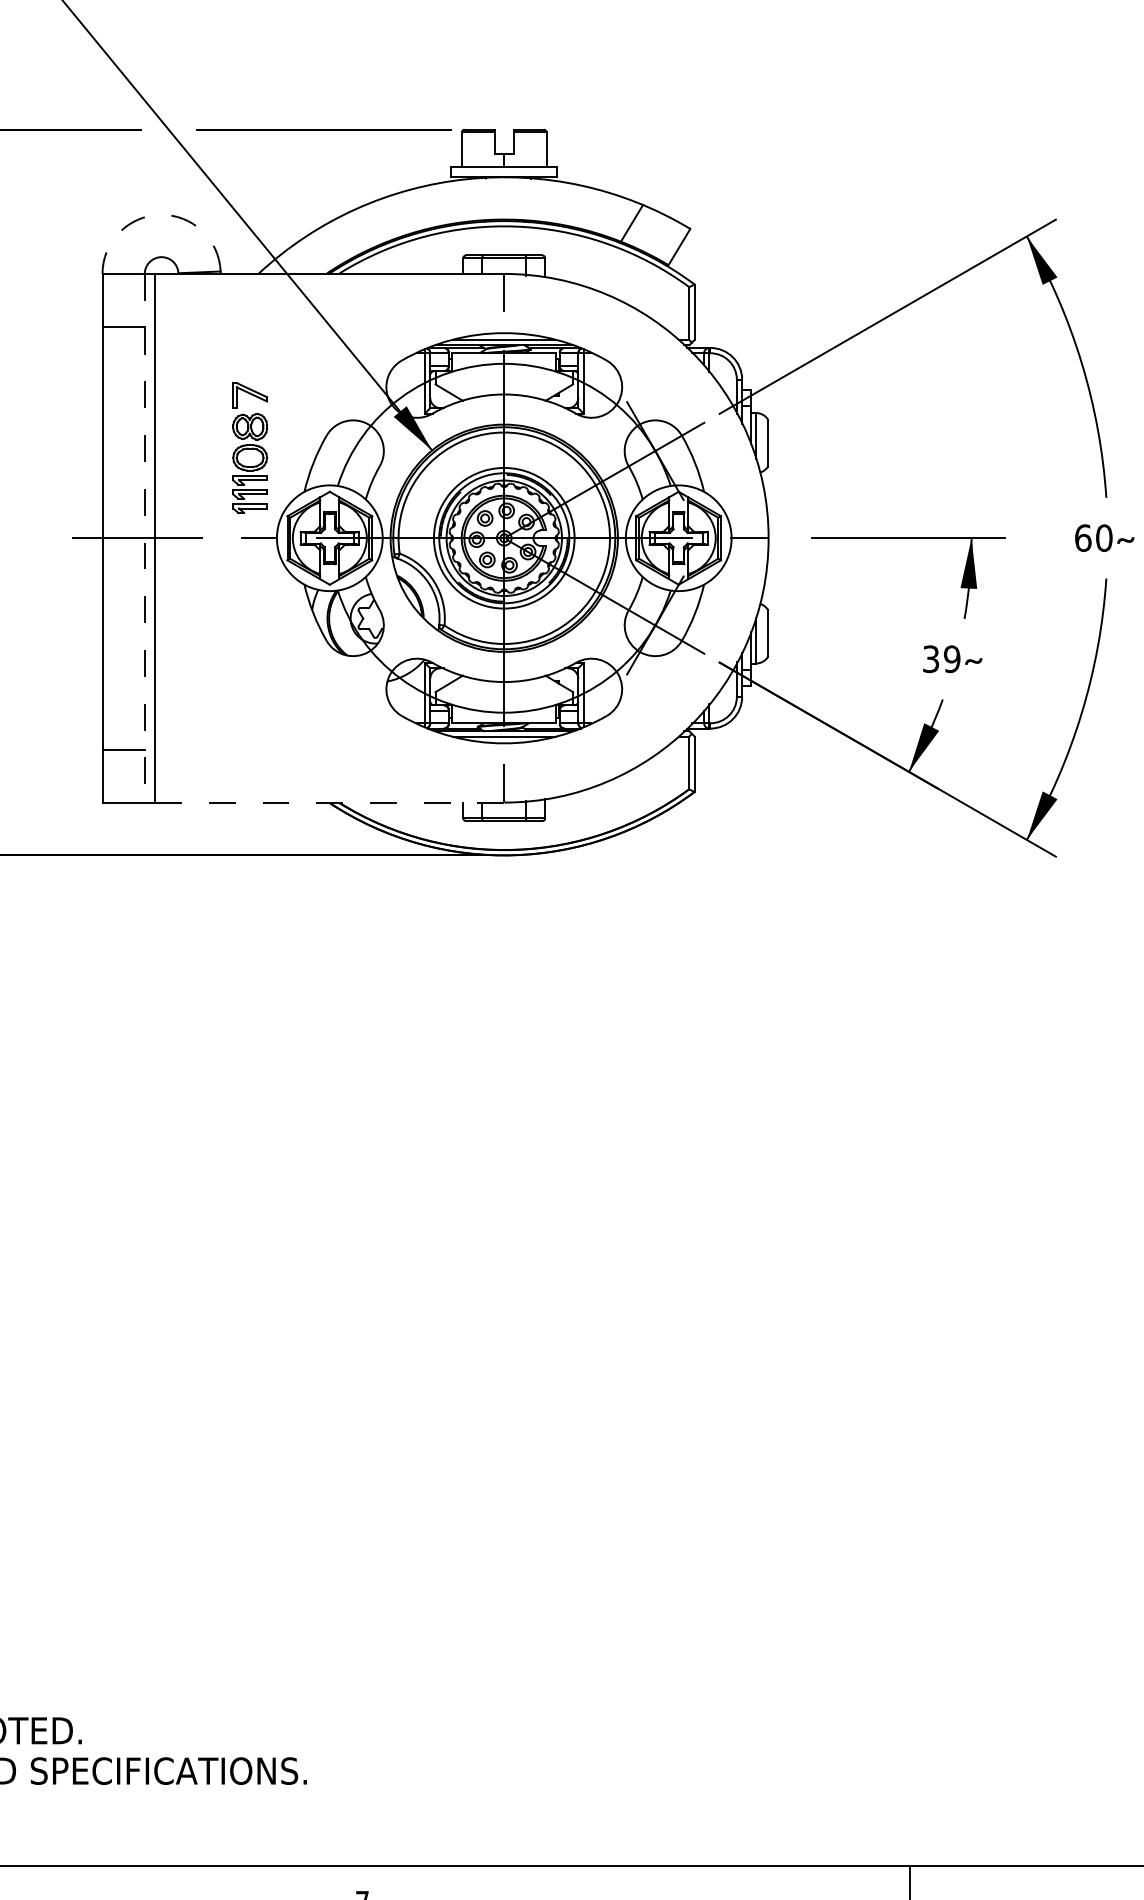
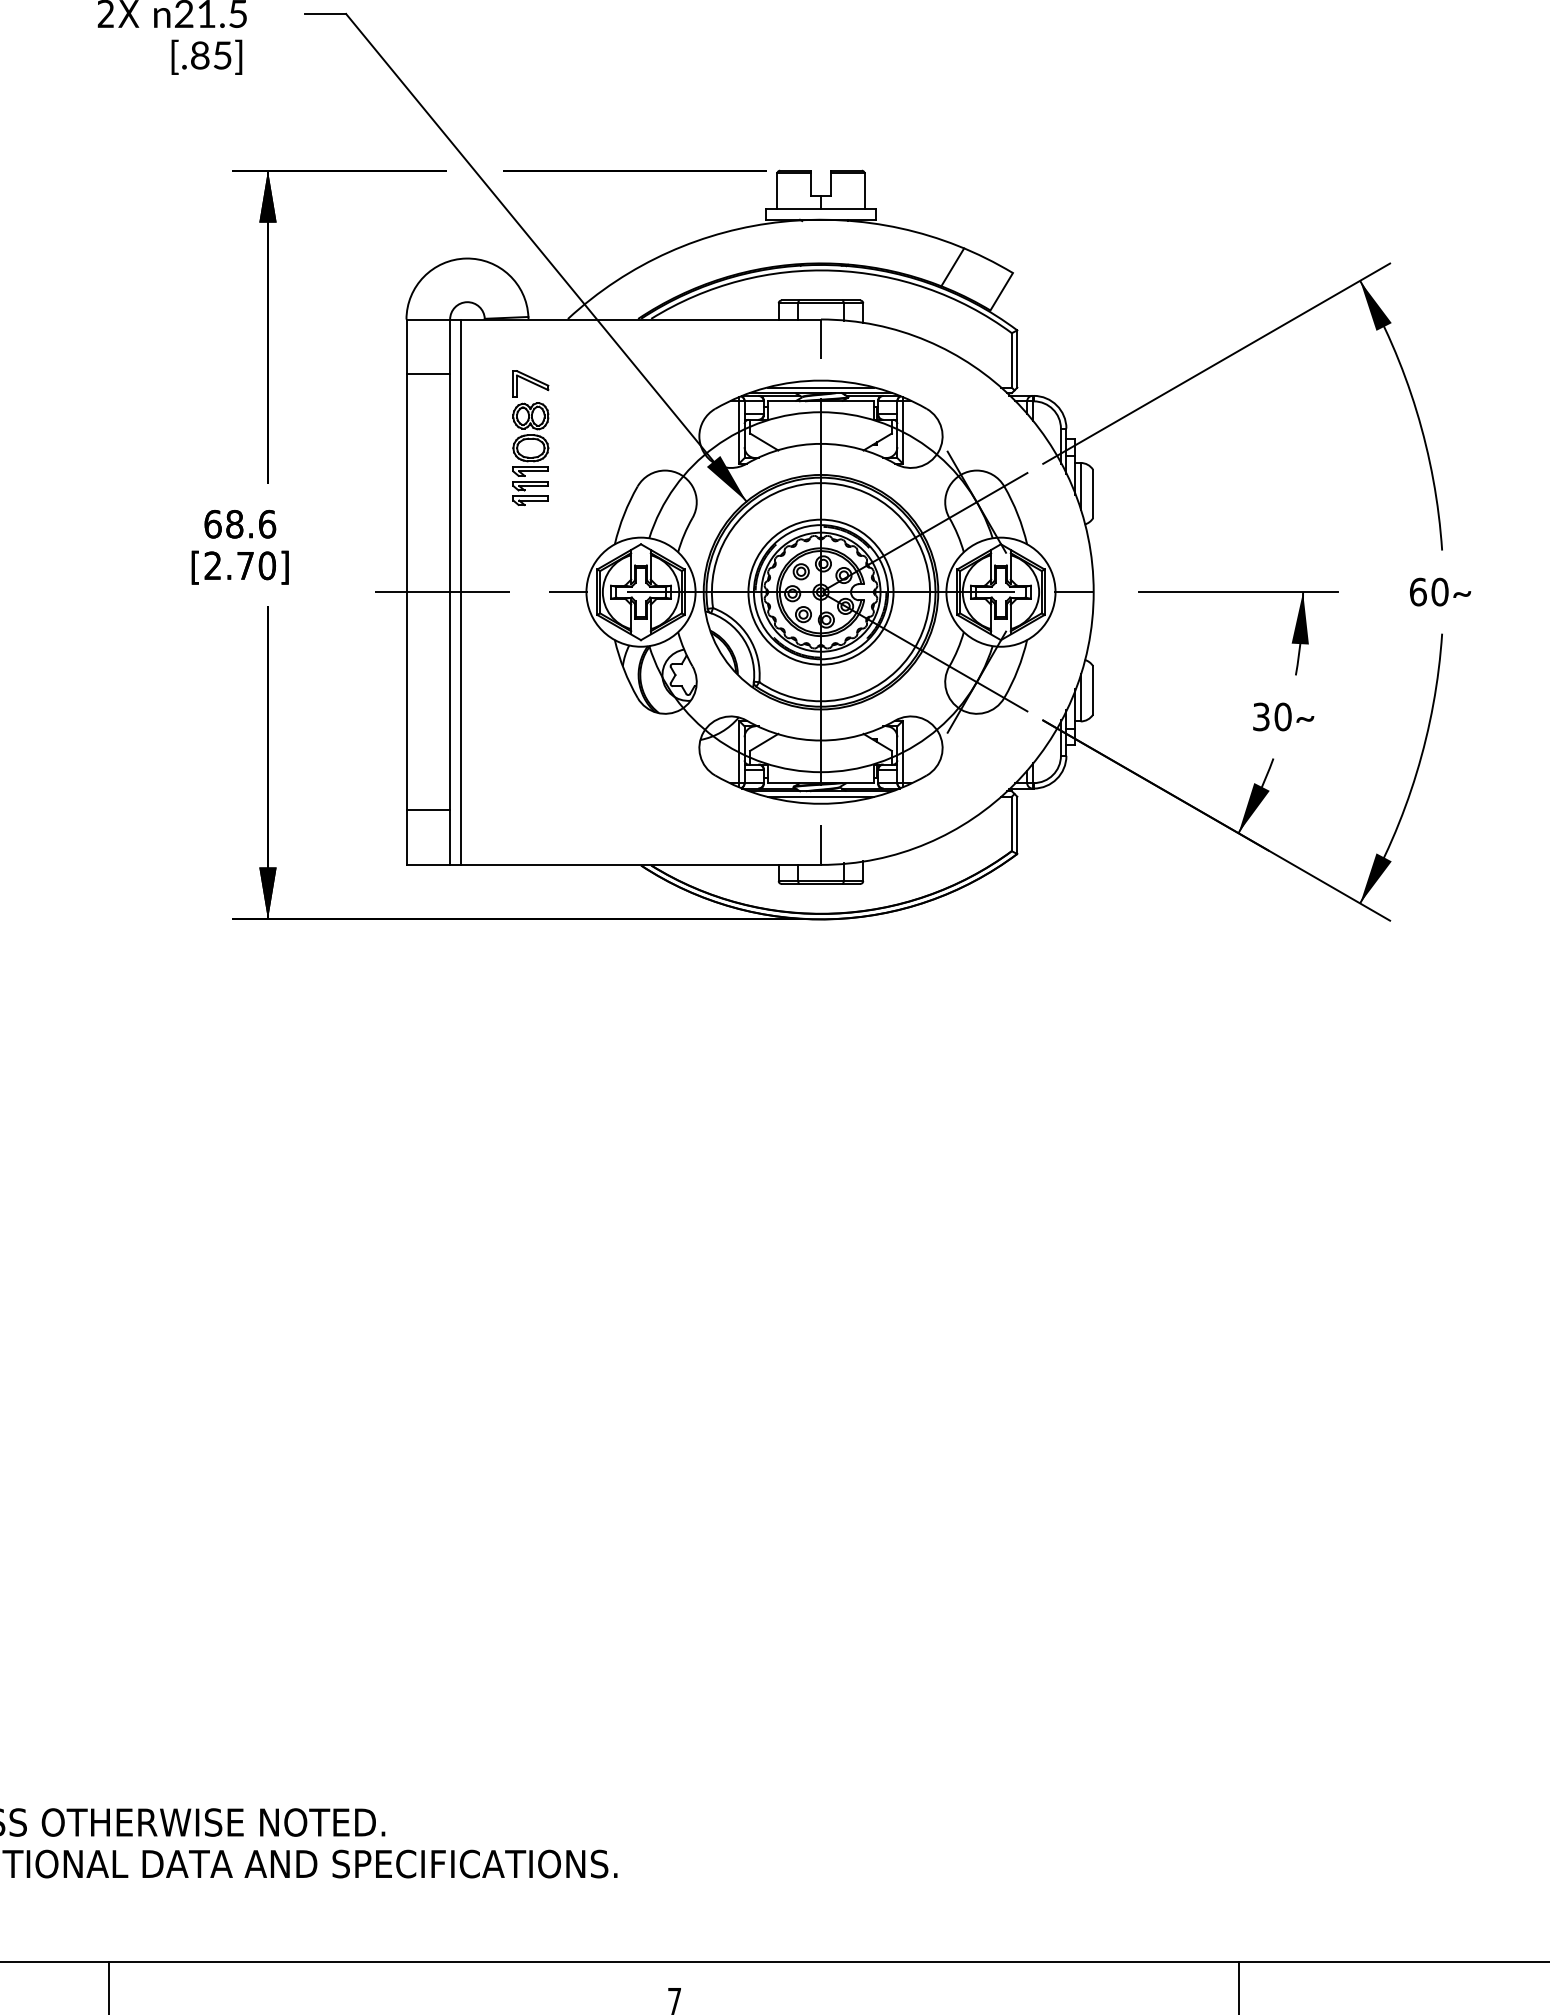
arc: (160, 214) -> (466, 258), dashed -> solid
part: (249, 447) -> (530, 437), moved
line: (145, 538) -> (450, 592), dashed -> solid
text: (951, 658) -> (1282, 716), 39 -> 30
line: (330, 802) -> (641, 864), dashed -> solid

